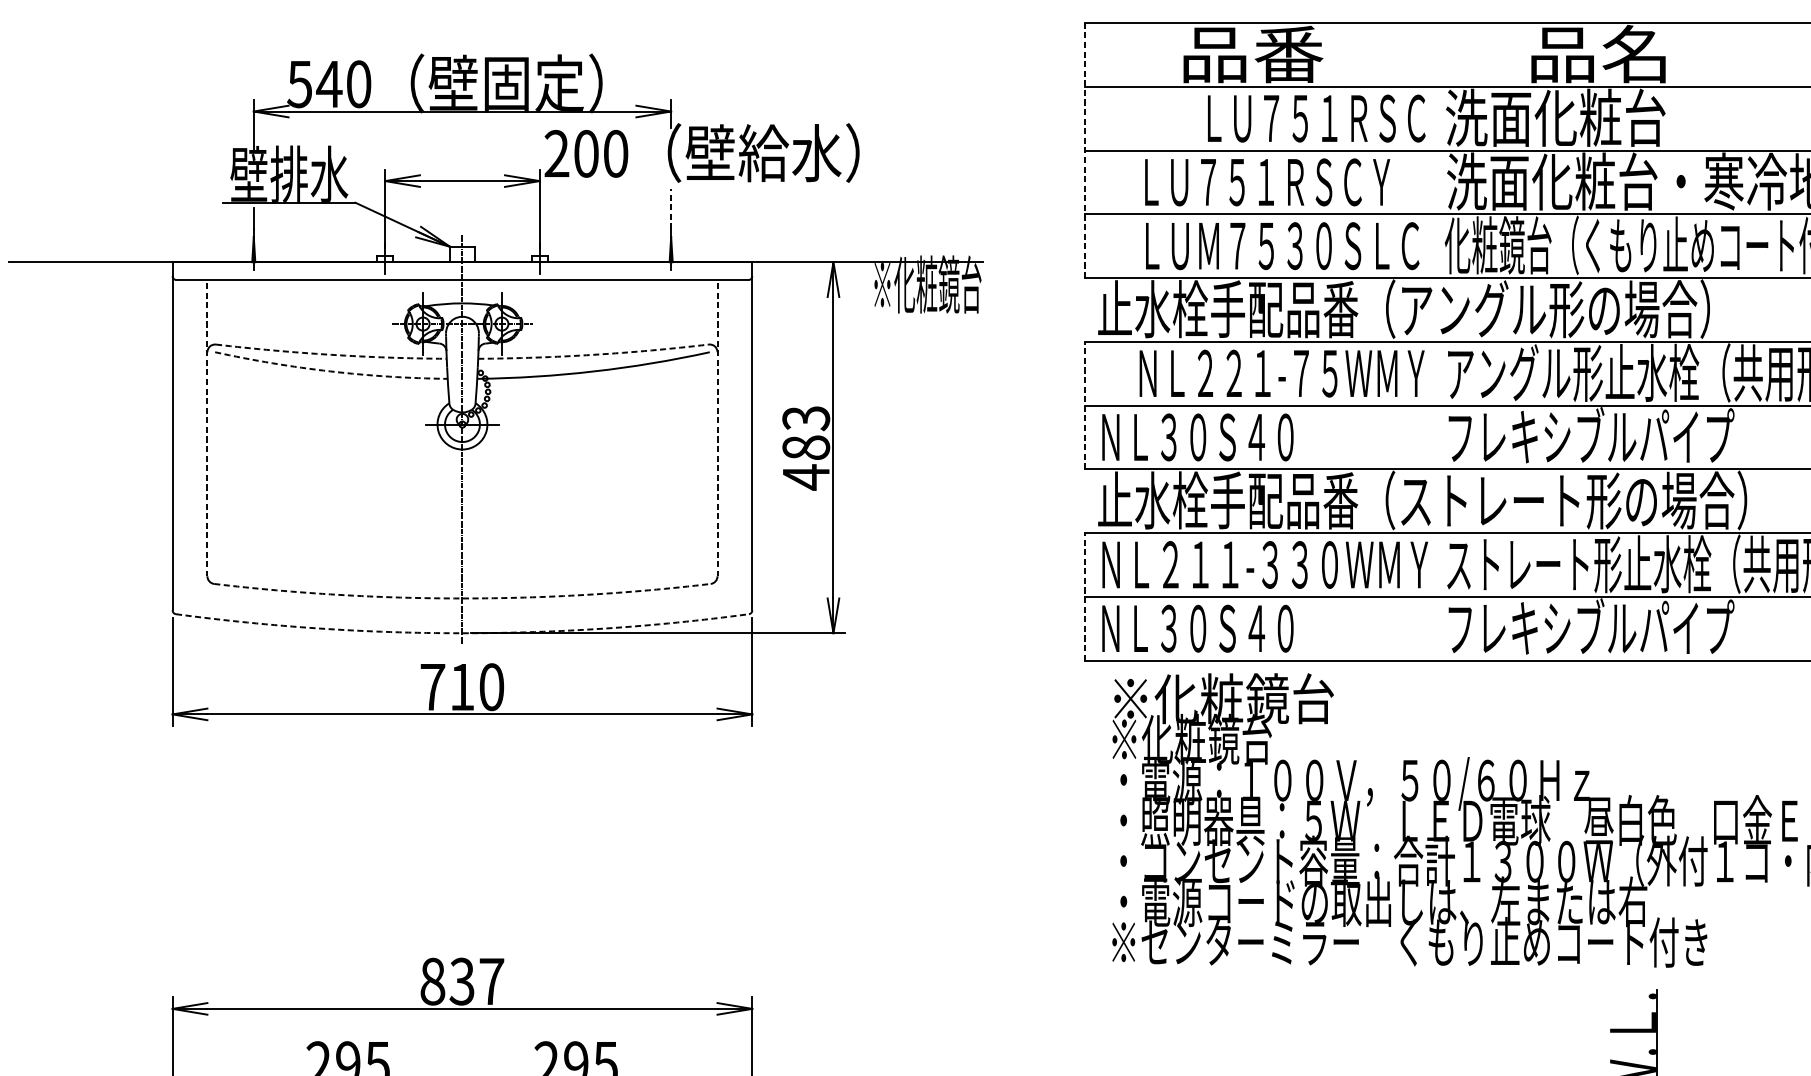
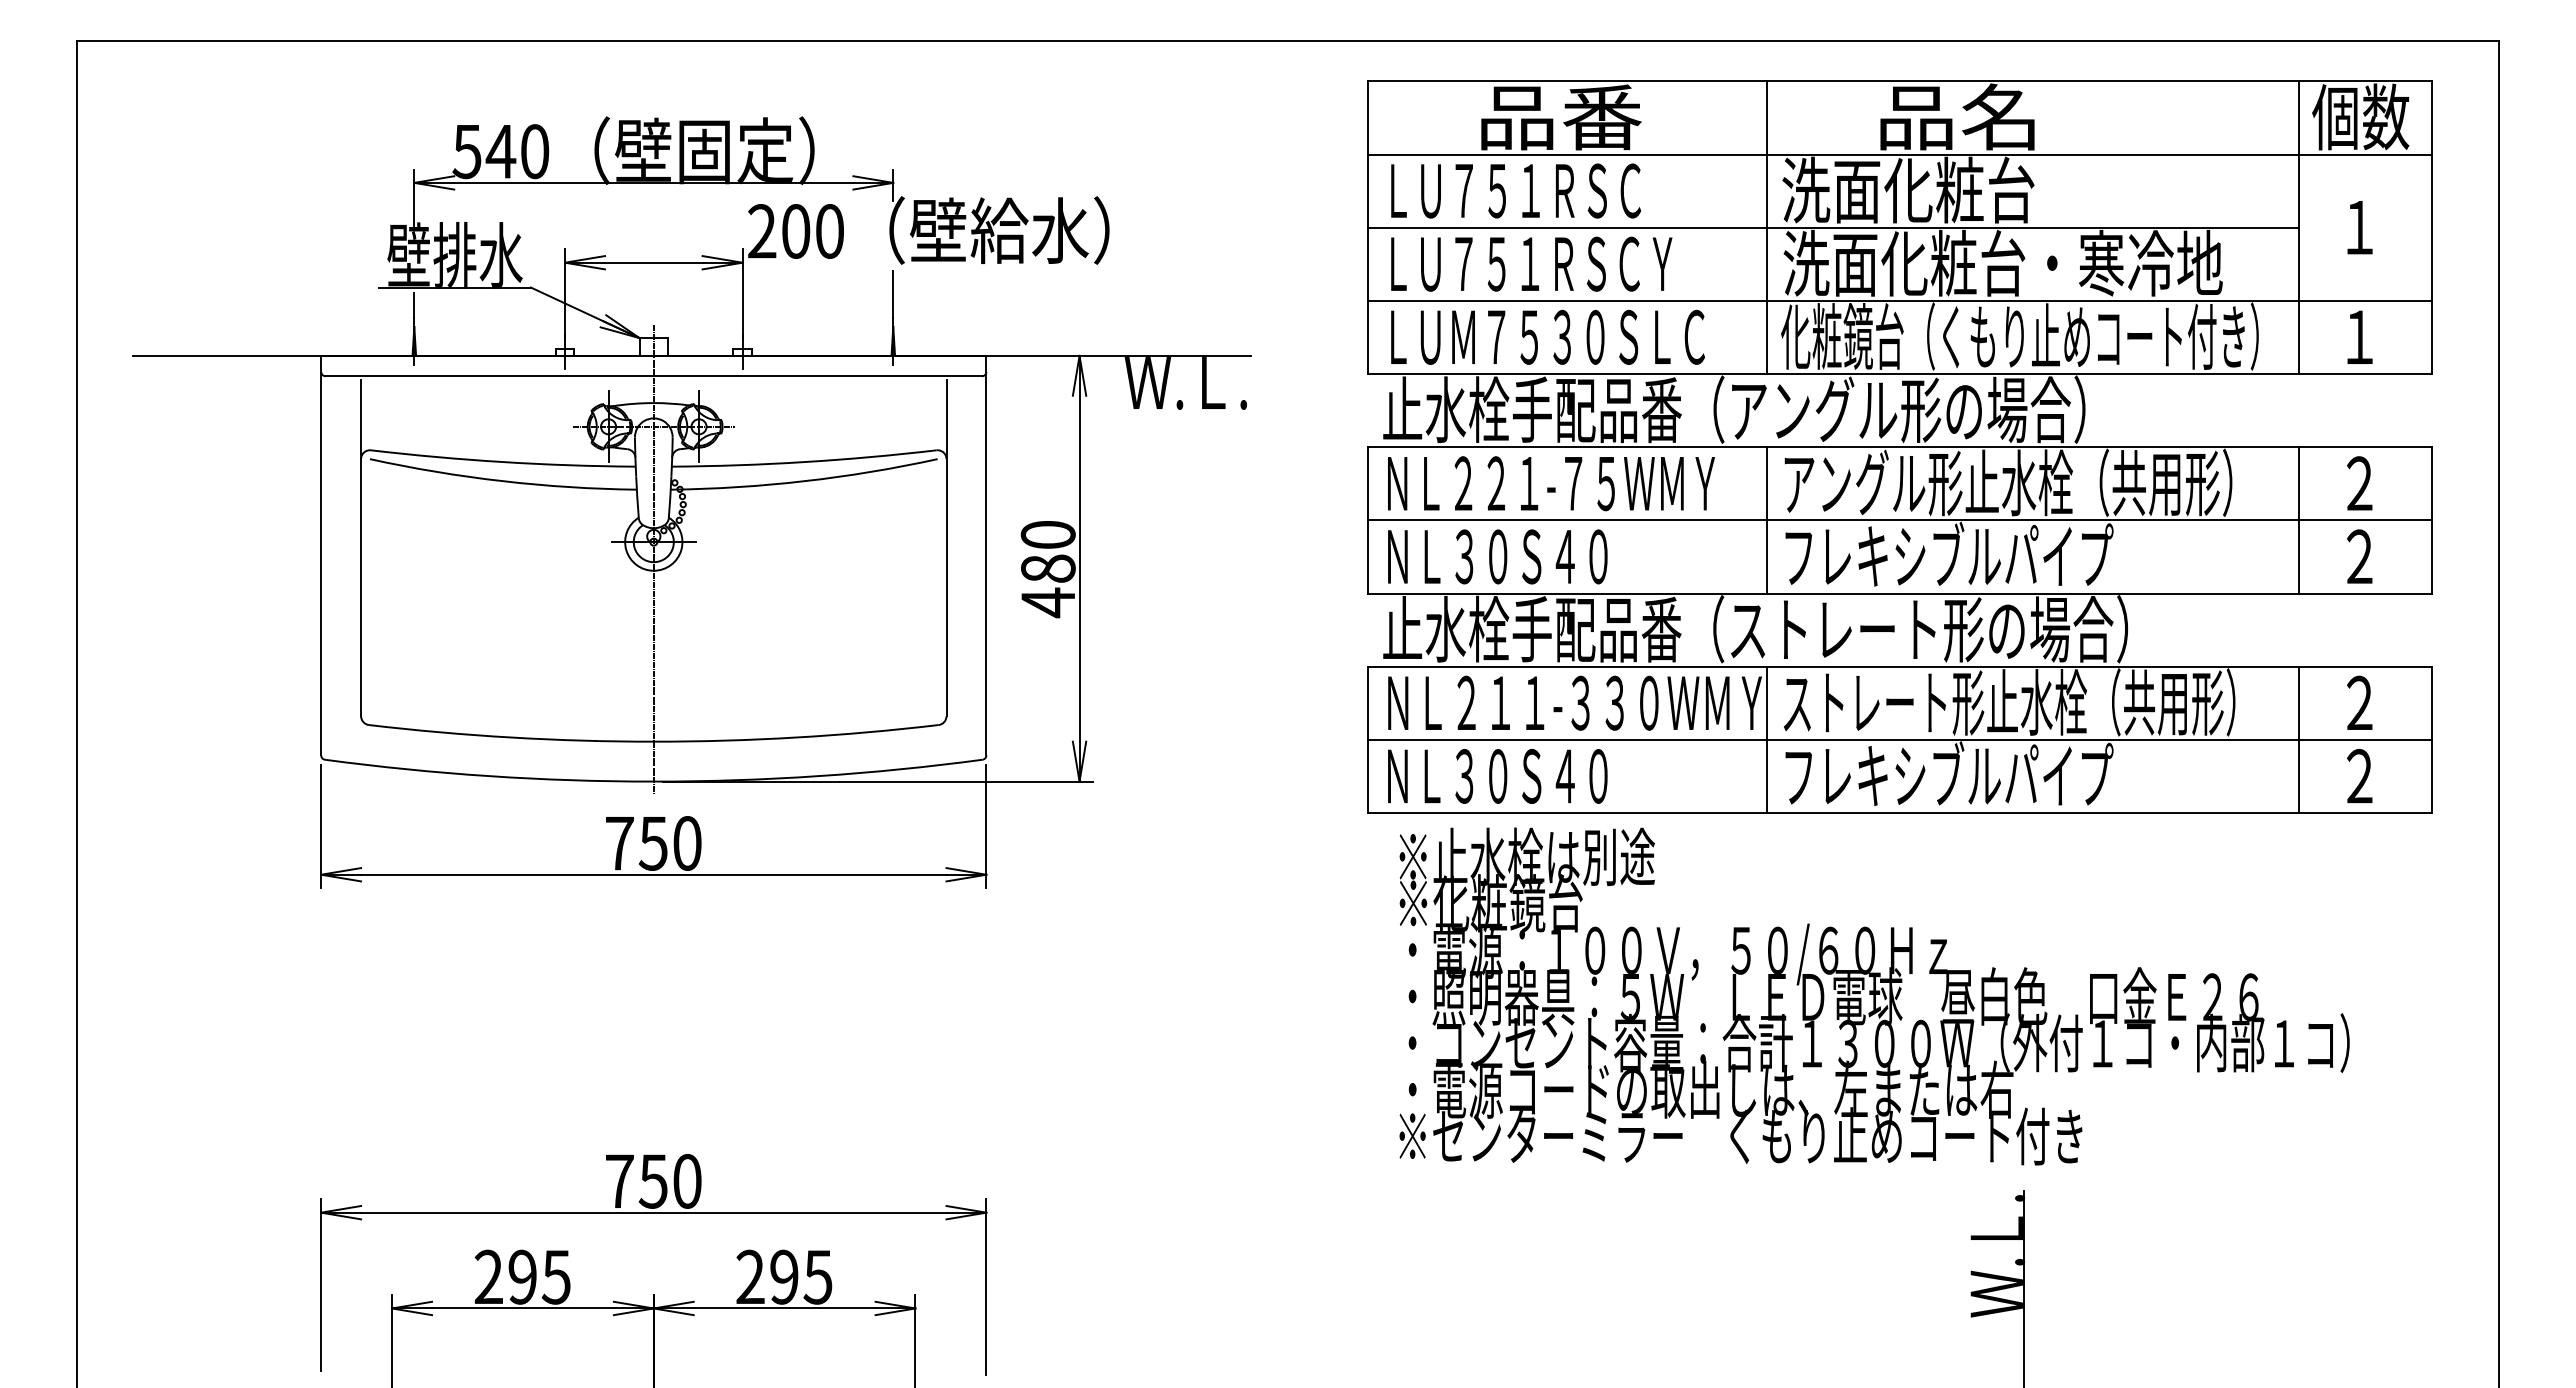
text: (1317, 118) -> (1516, 190), moved
line: (1084, 150) -> (1367, 227), dashed -> solid
line: (1432, 150) -> (1766, 227), added
text: (1267, 181) -> (1531, 263), moved
line: (671, 208) -> (893, 294), dashed -> solid
text: (1282, 245) -> (1547, 336), moved
text: (926, 284) -> (1186, 381), ※化粧鏡台 -> Ｗ.Ｌ.
arc: (331, 355) -> (503, 462), dashed -> solid
arc: (593, 355) -> (804, 462), dashed -> solid
arc: (330, 371) -> (502, 481), dashed -> solid
text: (1282, 373) -> (1551, 483), moved
line: (1084, 404) -> (1367, 519), dashed -> solid
line: (1432, 405) -> (1766, 520), added
text: (805, 418) -> (1047, 535), 483 -> 480
line: (207, 430) -> (361, 548), dashed -> solid
line: (717, 430) -> (946, 548), dashed -> solid
line: (1084, 596) -> (1367, 739), dashed -> solid
line: (1432, 596) -> (1766, 739), added
arc: (462, 598) -> (653, 741), dashed -> solid
arc: (462, 633) -> (653, 781), dashed -> solid
text: (461, 687) -> (652, 843), 710 -> 750
text: (1222, 698) -> (1526, 856), ※化粧鏡台 -> ※止水栓は別途
text: (462, 981) -> (653, 1181), 837 -> 750

